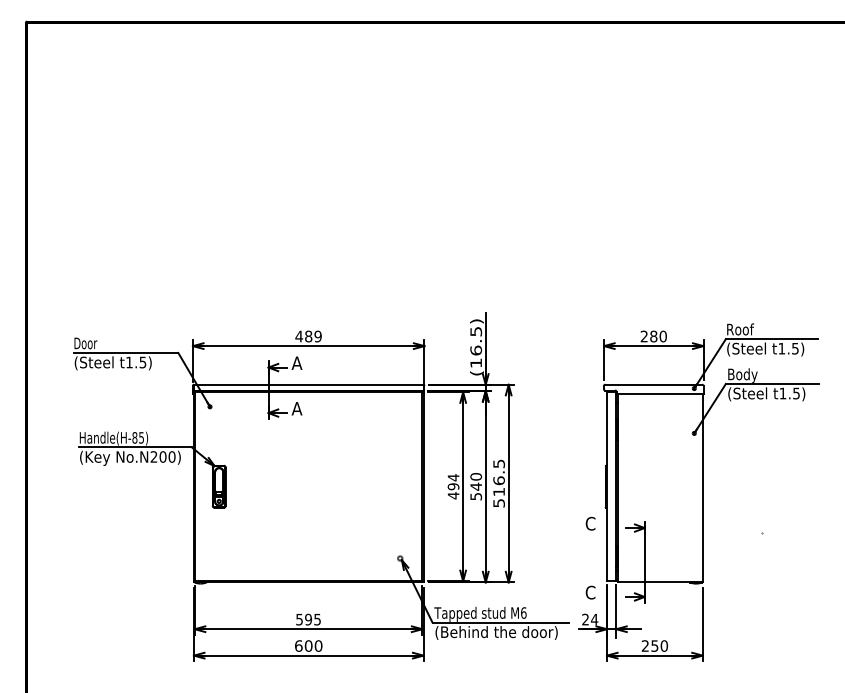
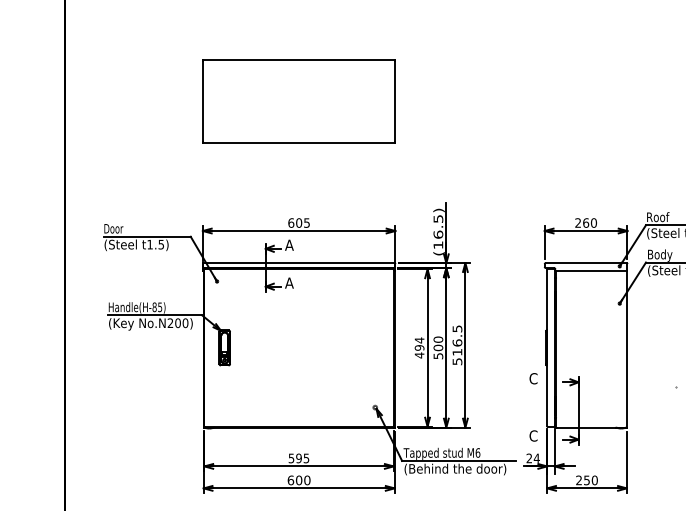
part: (308, 190) -> (298, 101), added
text: (308, 336) -> (298, 223), 489 -> 605
text: (653, 336) -> (585, 223), 280 -> 260
text: (476, 486) -> (438, 347), 540 -> 500

